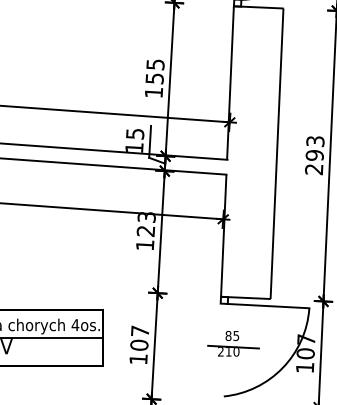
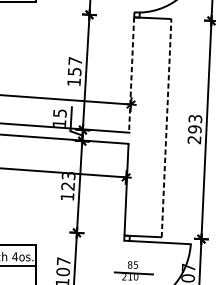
text: (155, 64) -> (75, 61), 155 -> 157
line: (230, 83) -> (131, 75), solid -> dashed
line: (277, 153) -> (166, 127), solid -> dashed

